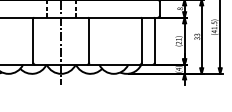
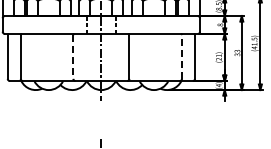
line: (33, 40) -> (73, 56), solid -> dashed
line: (142, 40) -> (182, 56), solid -> dashed

